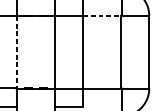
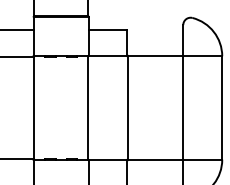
line: (102, 15) -> (155, 56), dashed -> solid
line: (16, 52) -> (33, 108), dashed -> solid

